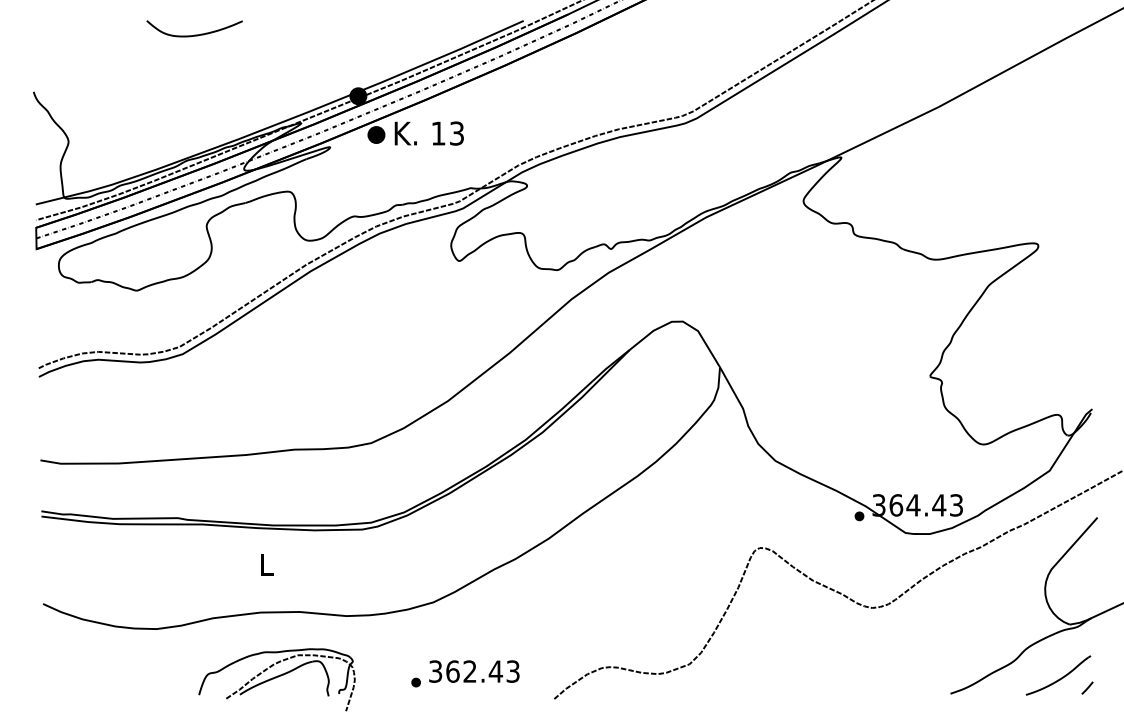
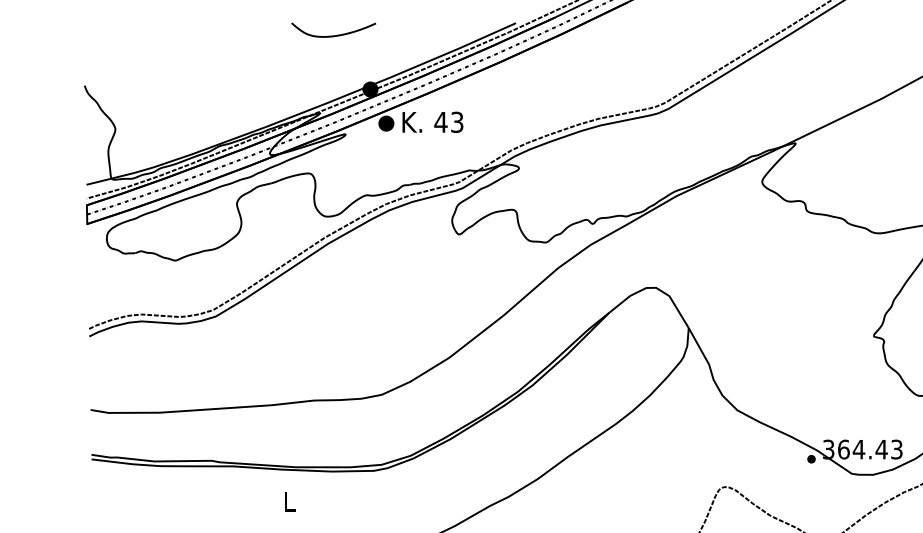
curve: (194, 34) -> (333, 35), moved
text: (438, 133) -> (440, 122), 13 -> 43

